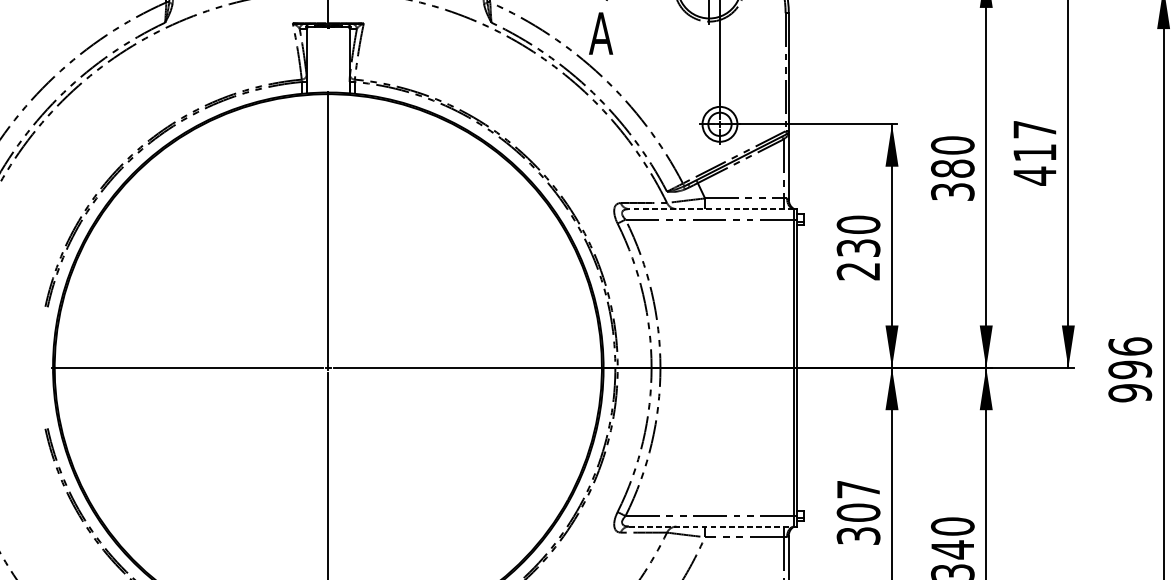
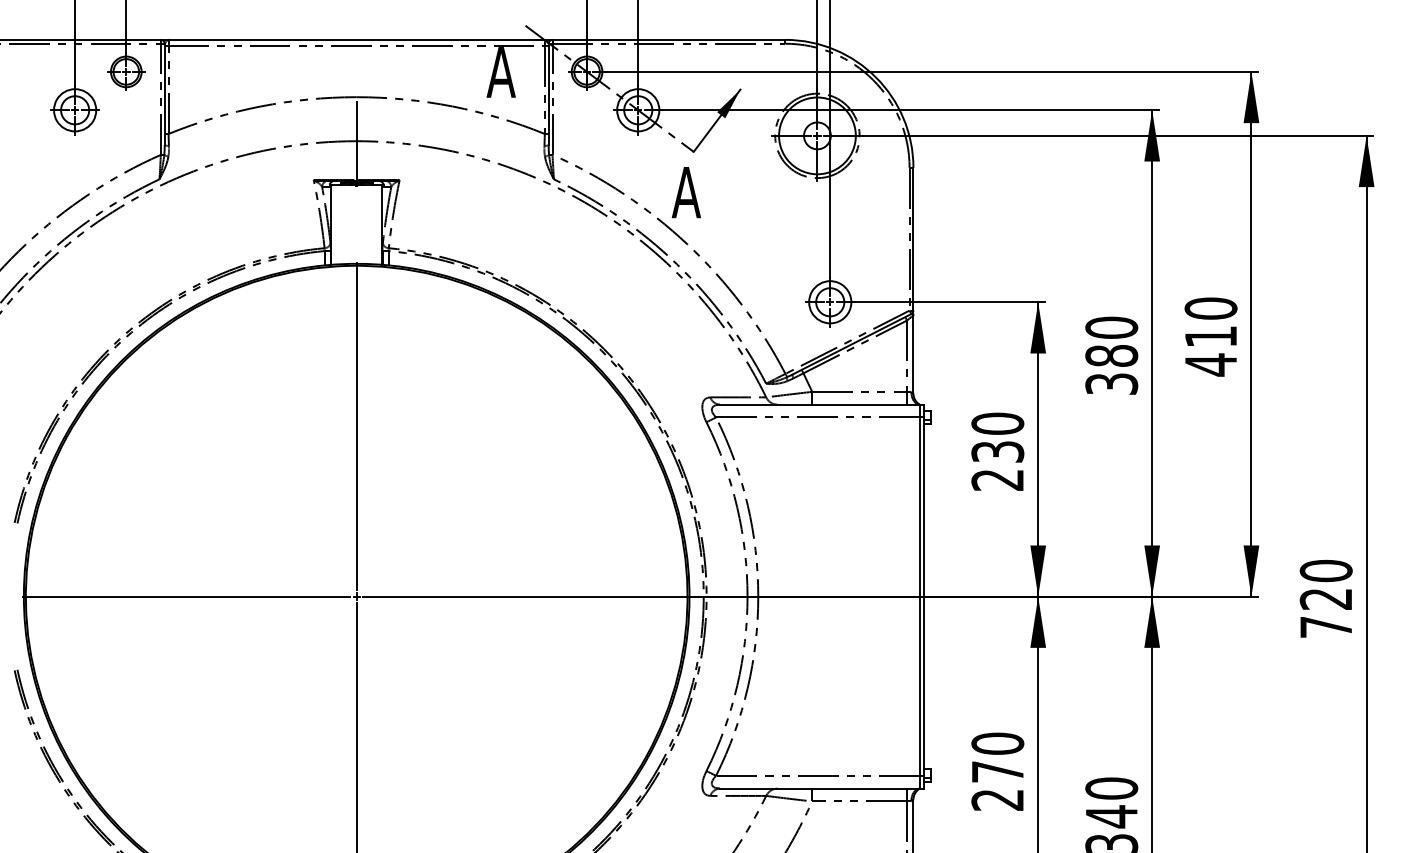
text: (1034, 129) -> (1210, 308), 417 -> 410
line: (711, 208) -> (819, 404), dashed -> solid
text: (1129, 369) -> (1325, 598), 996 -> 720
text: (858, 512) -> (997, 771), 307 -> 270
line: (711, 526) -> (819, 788), dashed -> solid

